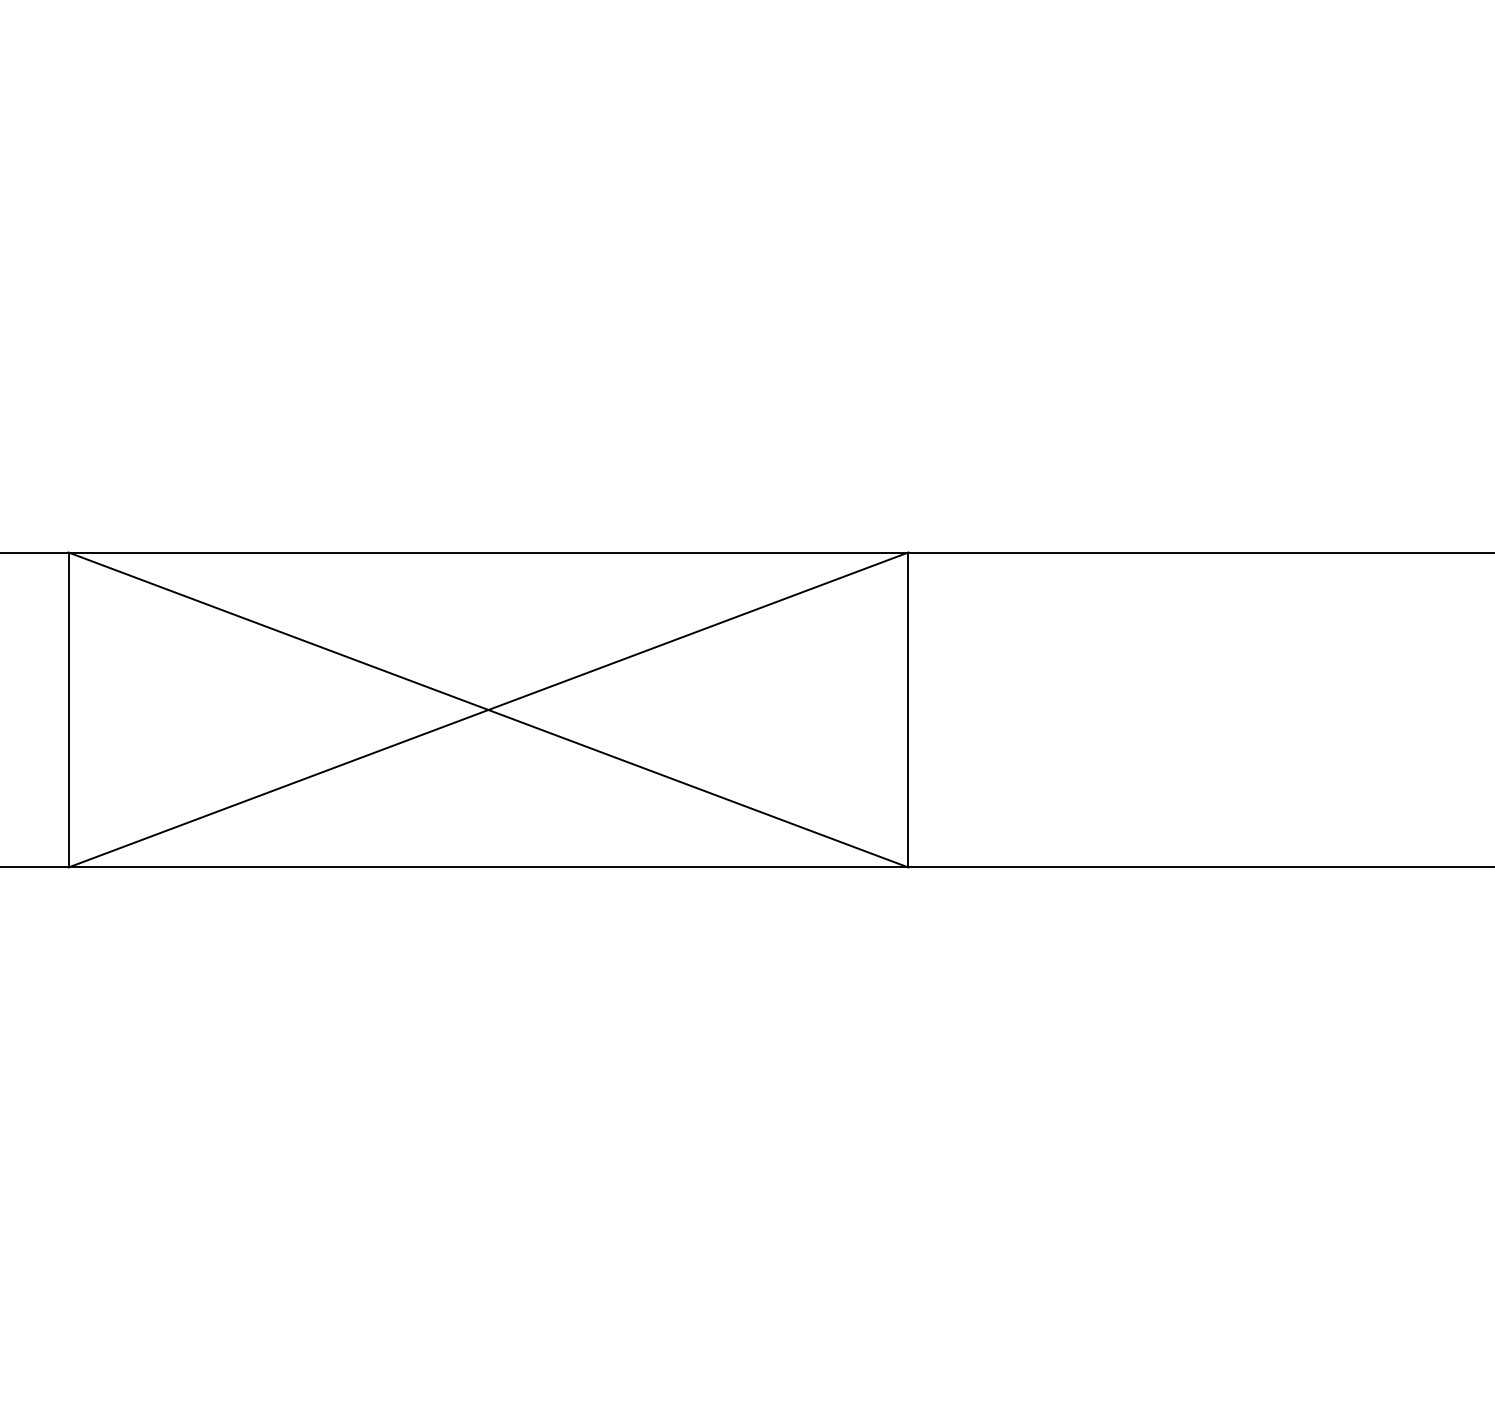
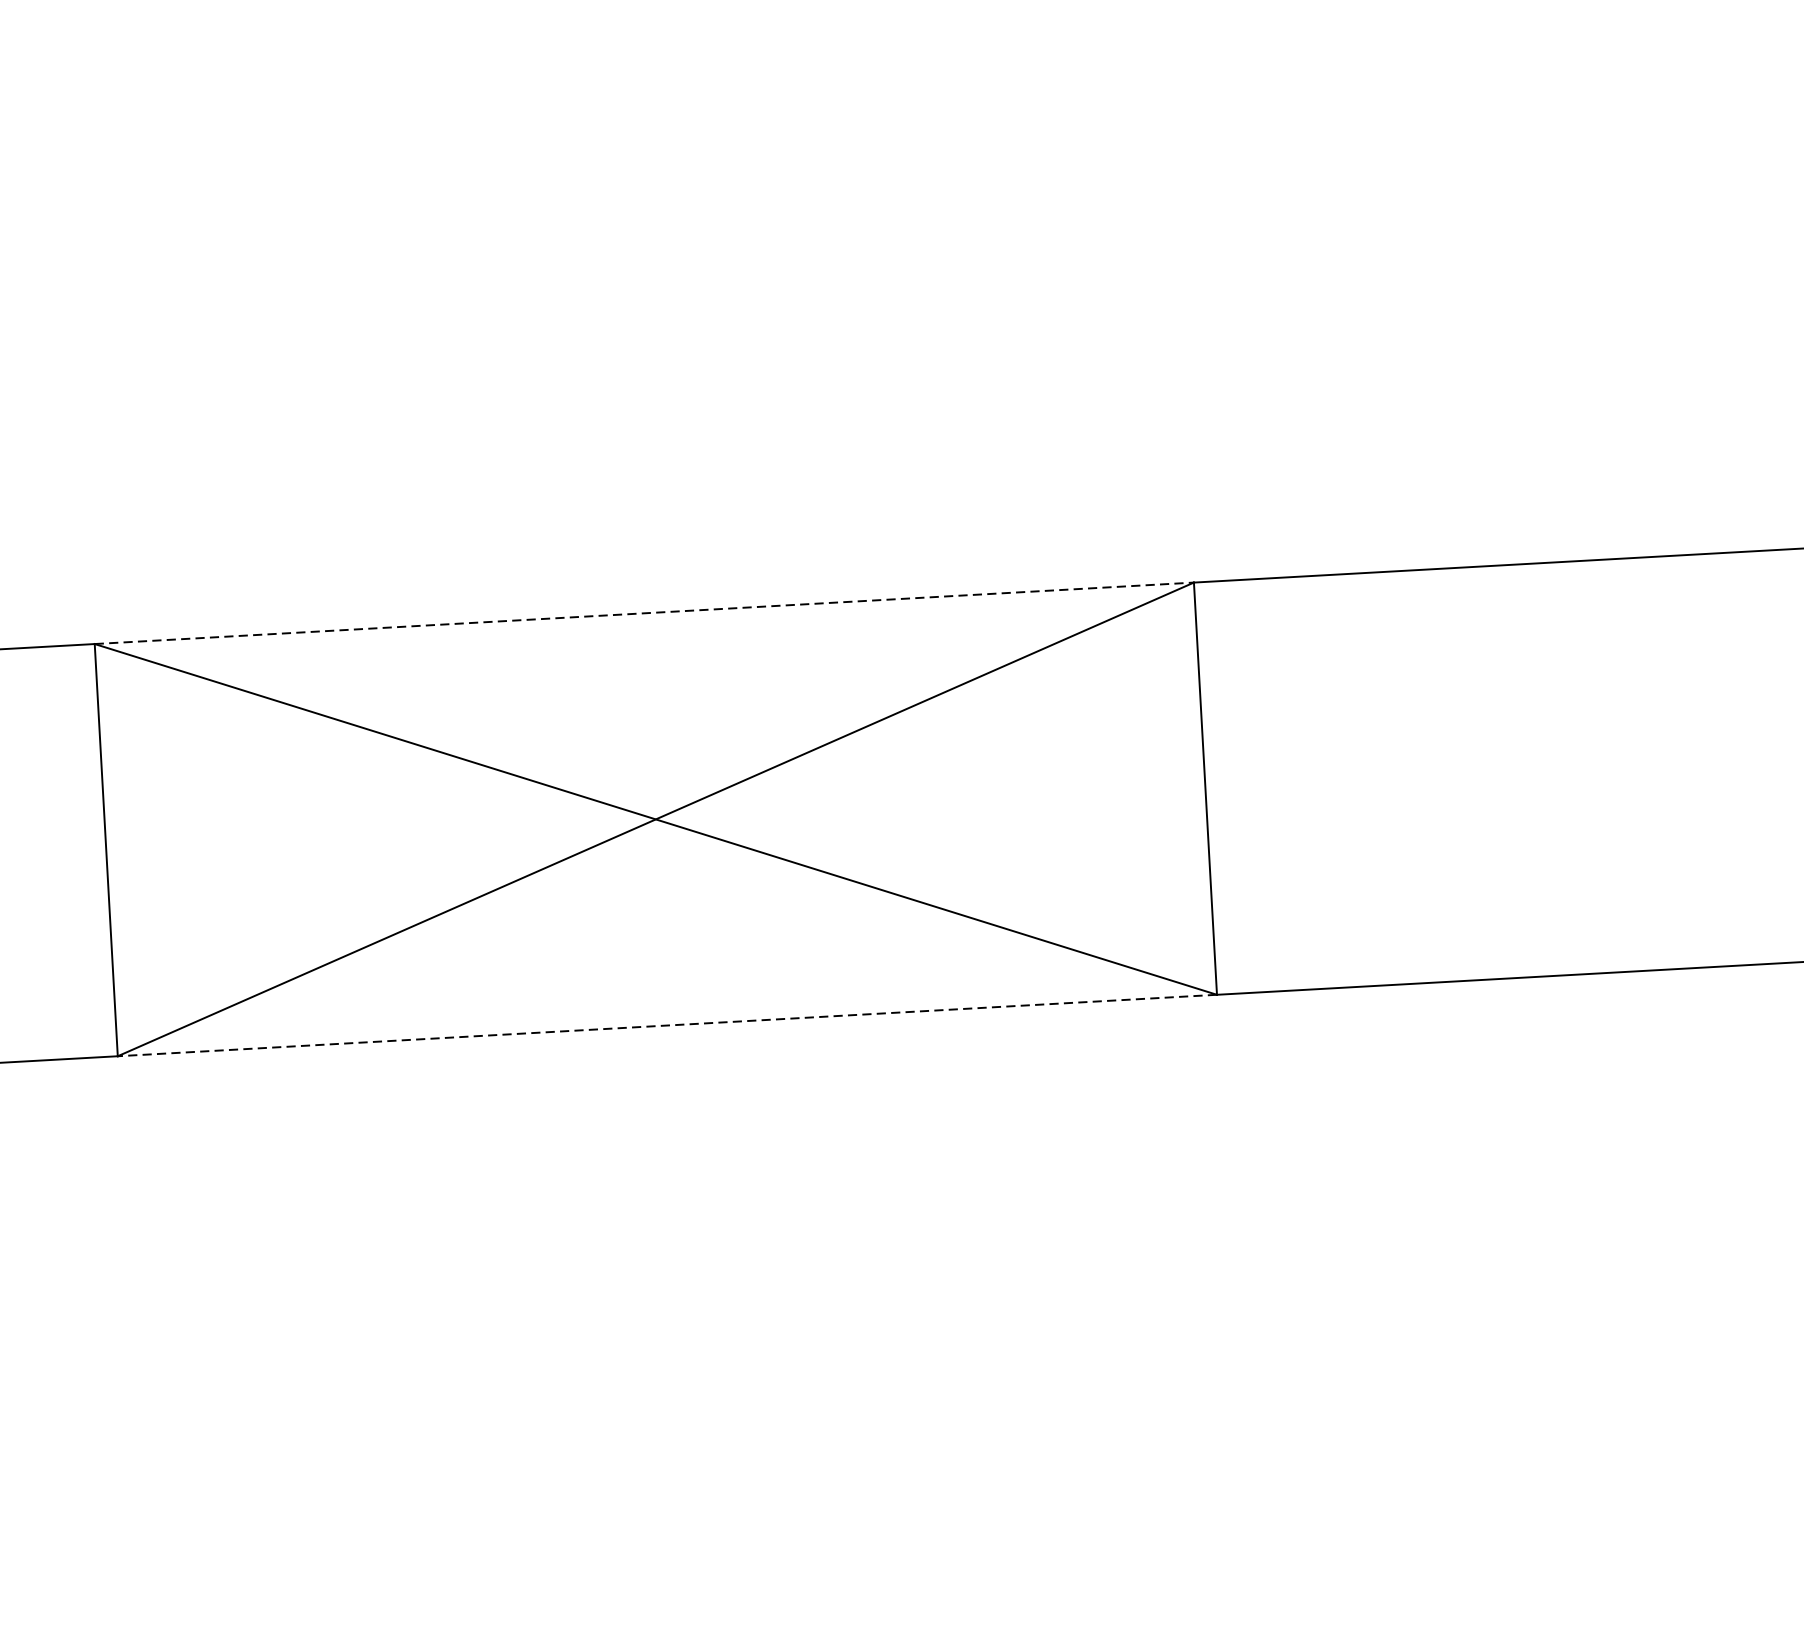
line: (488, 552) -> (644, 613), solid -> dashed
line: (488, 867) -> (667, 1025), solid -> dashed

